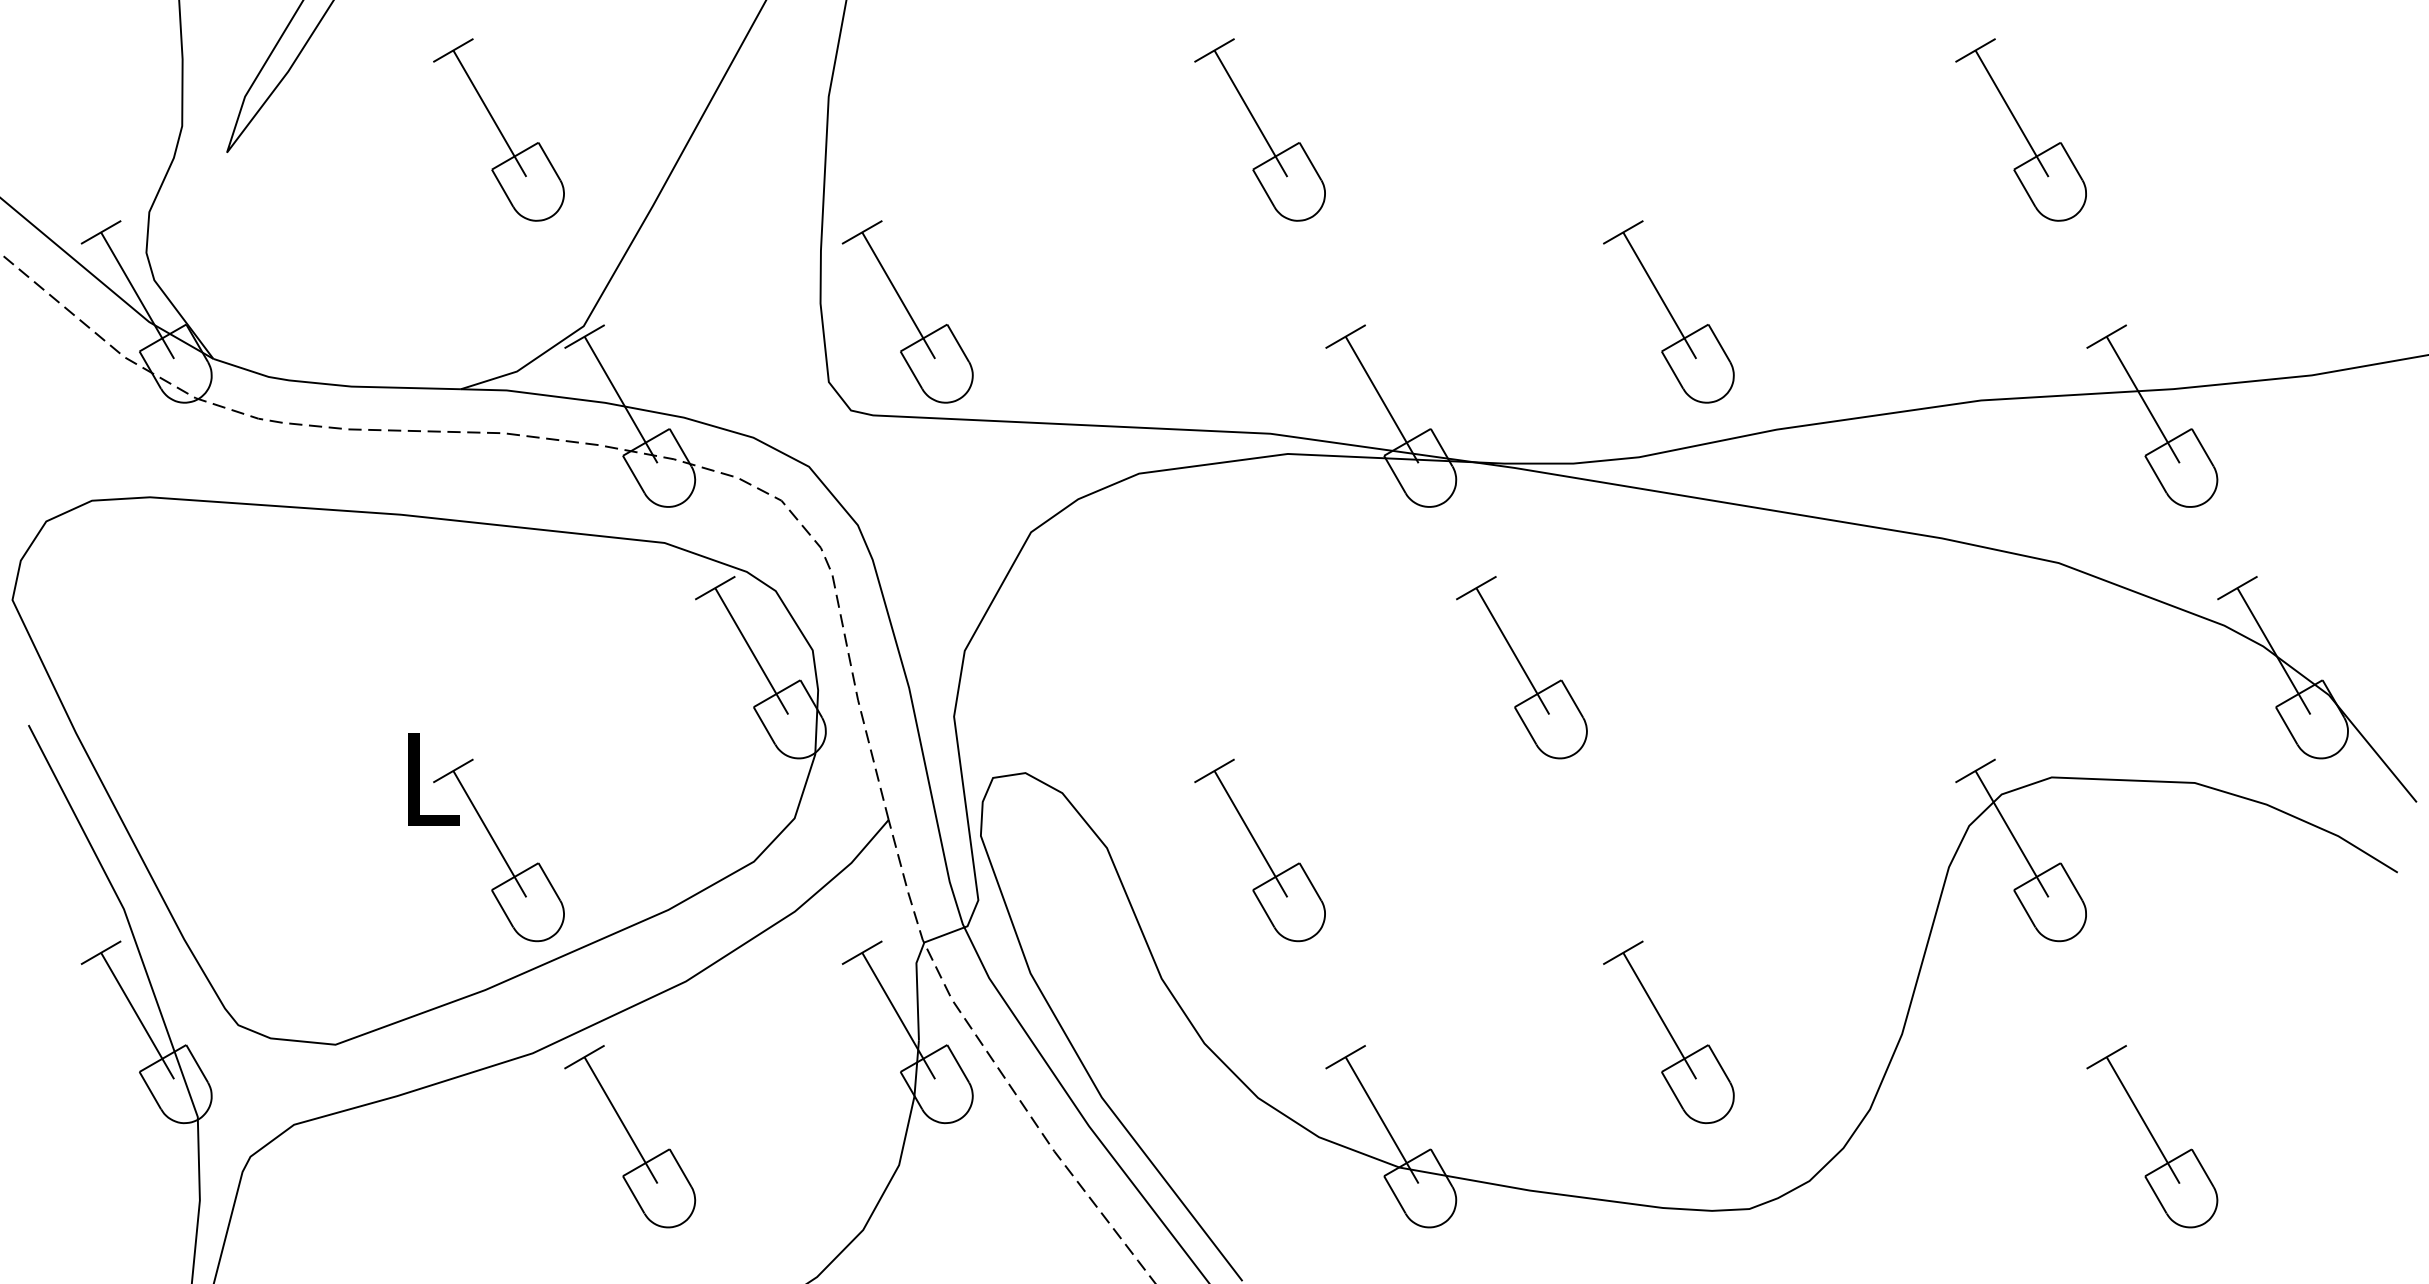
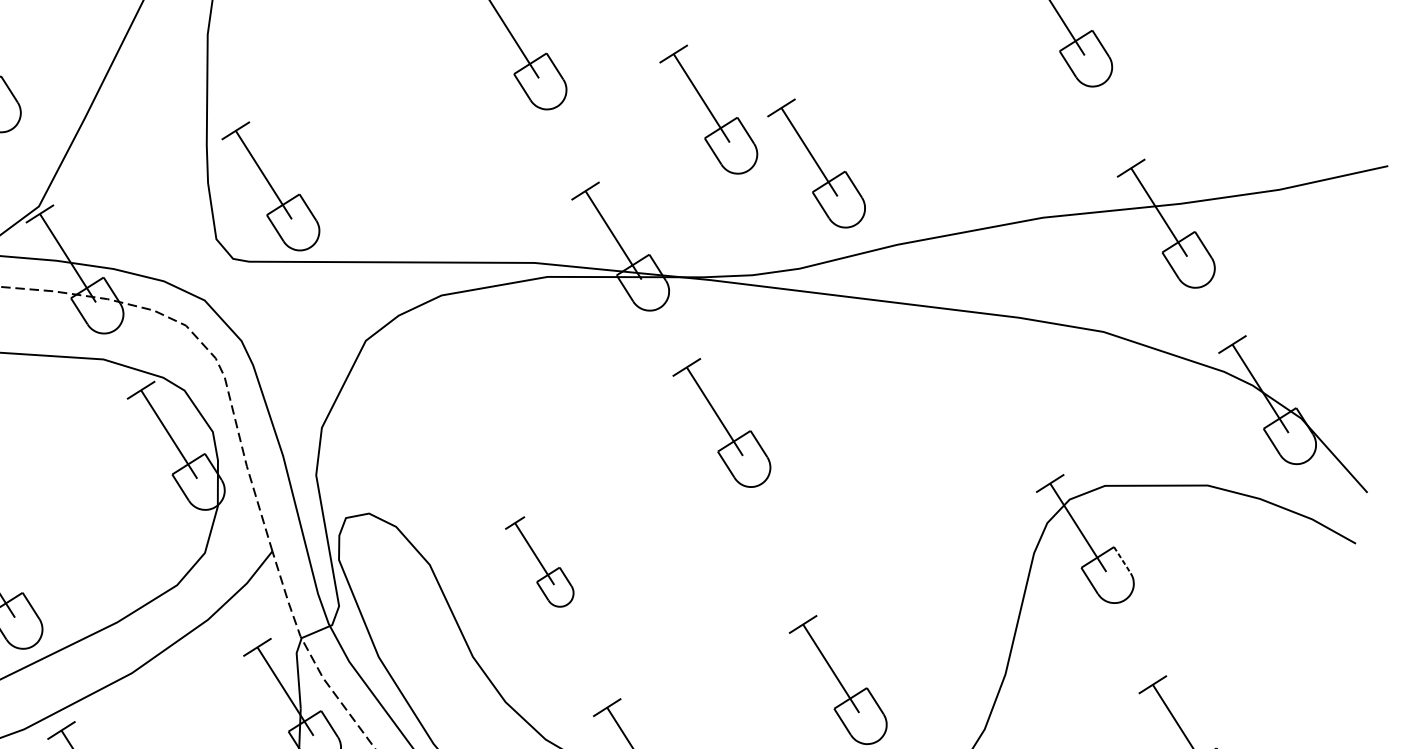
part: (1521, 230) -> (708, 109), added
part: (1259, 850) -> (539, 562), size x0.7
line: (2071, 881) -> (1122, 559), solid -> dashed

